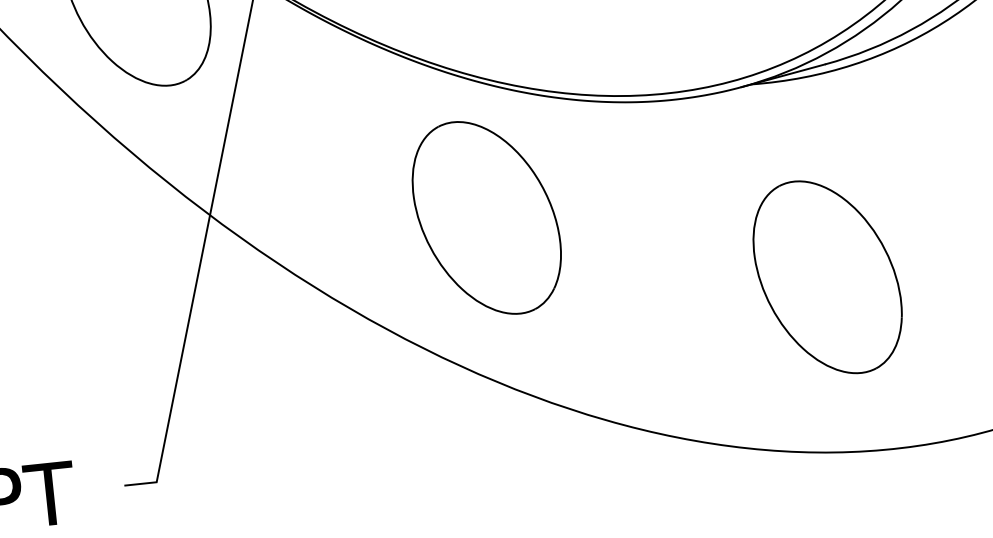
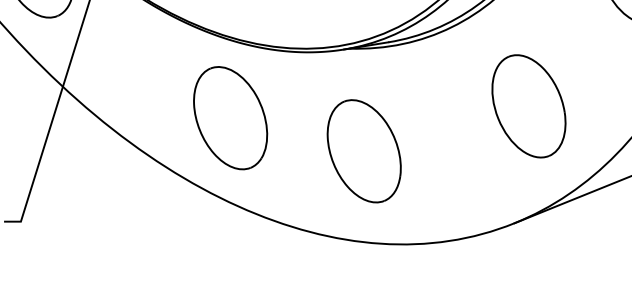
part: (486, 218) -> (230, 118), moved
part: (826, 277) -> (363, 151), moved

